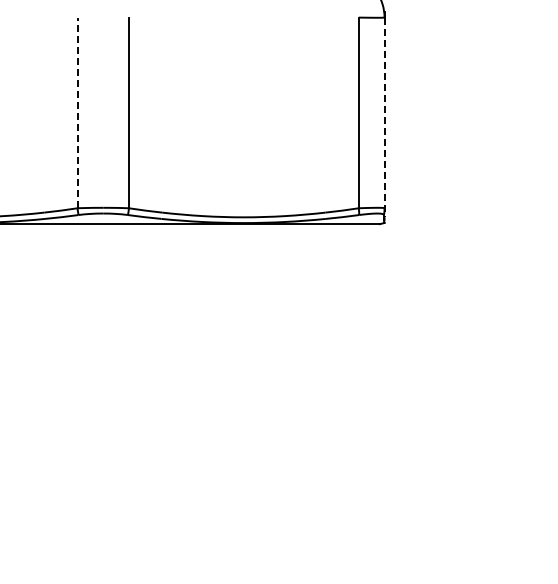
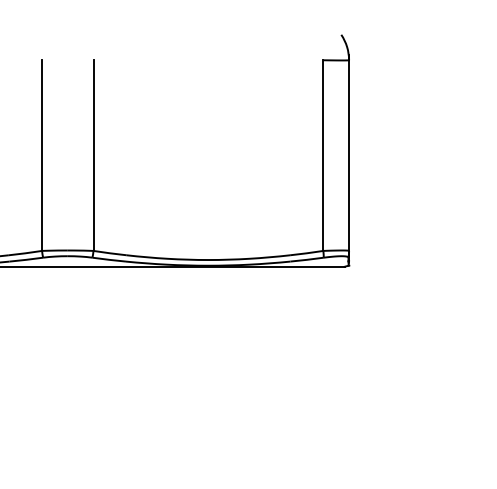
line: (77, 112) -> (42, 155), dashed -> solid
line: (384, 117) -> (349, 160), dashed -> solid

